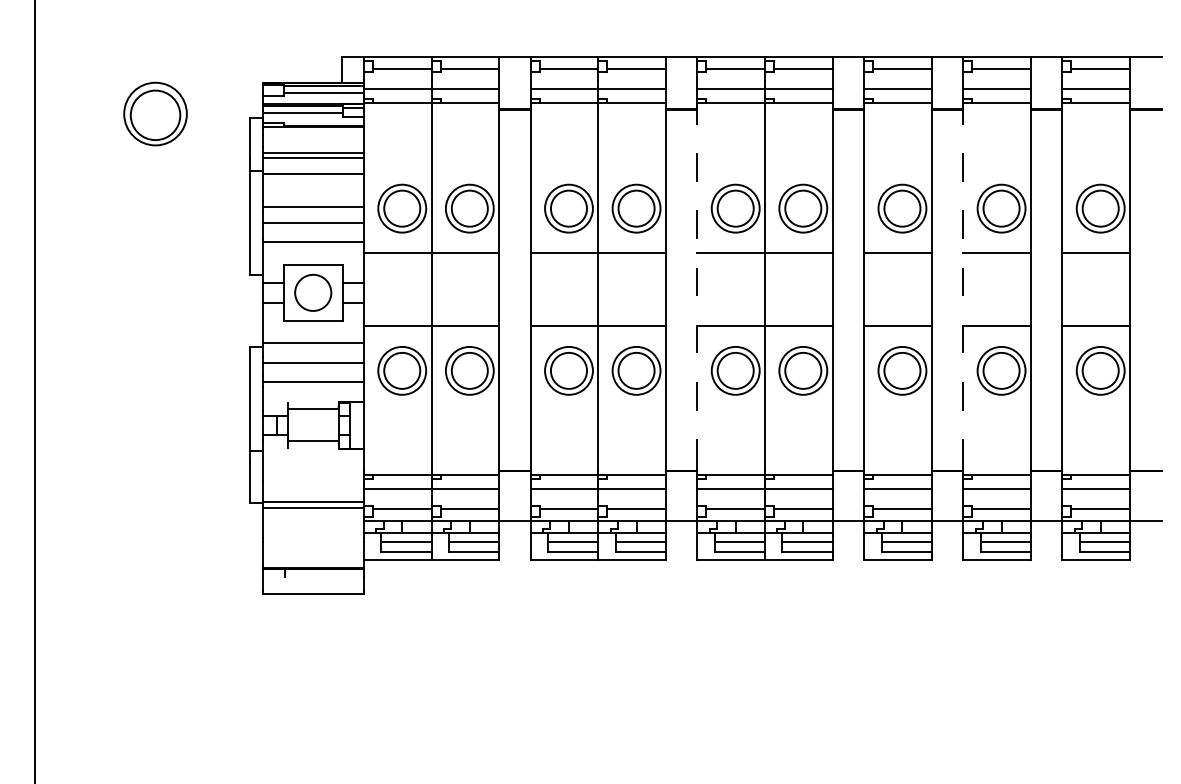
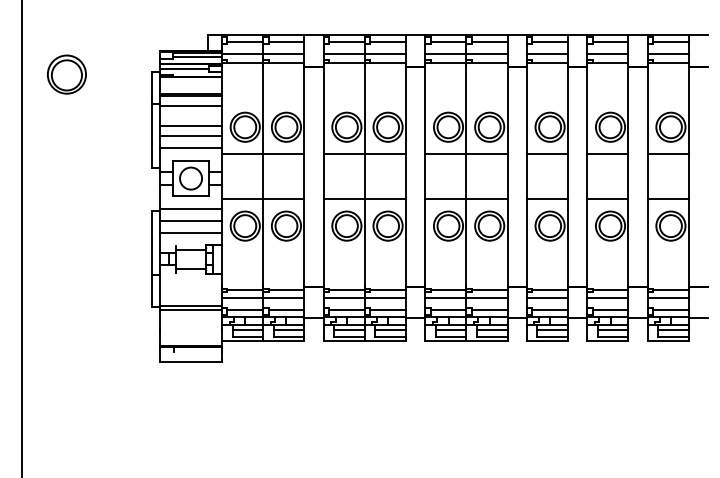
part: (154, 113) -> (66, 74), moved
line: (697, 287) -> (425, 175), dashed -> solid
line: (963, 287) -> (587, 175), dashed -> solid

